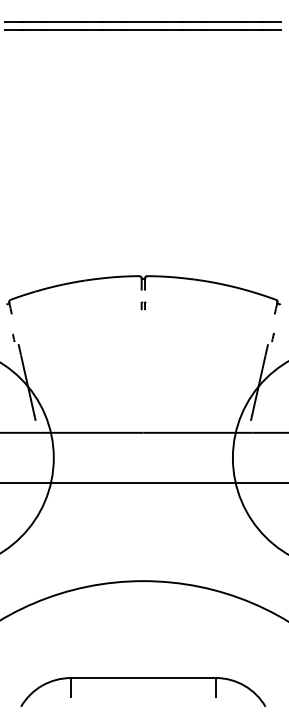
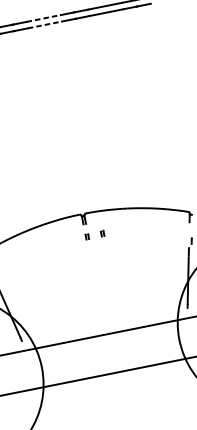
line: (143, 21) -> (43, 18), solid -> dashed
line: (143, 29) -> (45, 24), solid -> dashed
part: (163, 305) -> (102, 233), added

